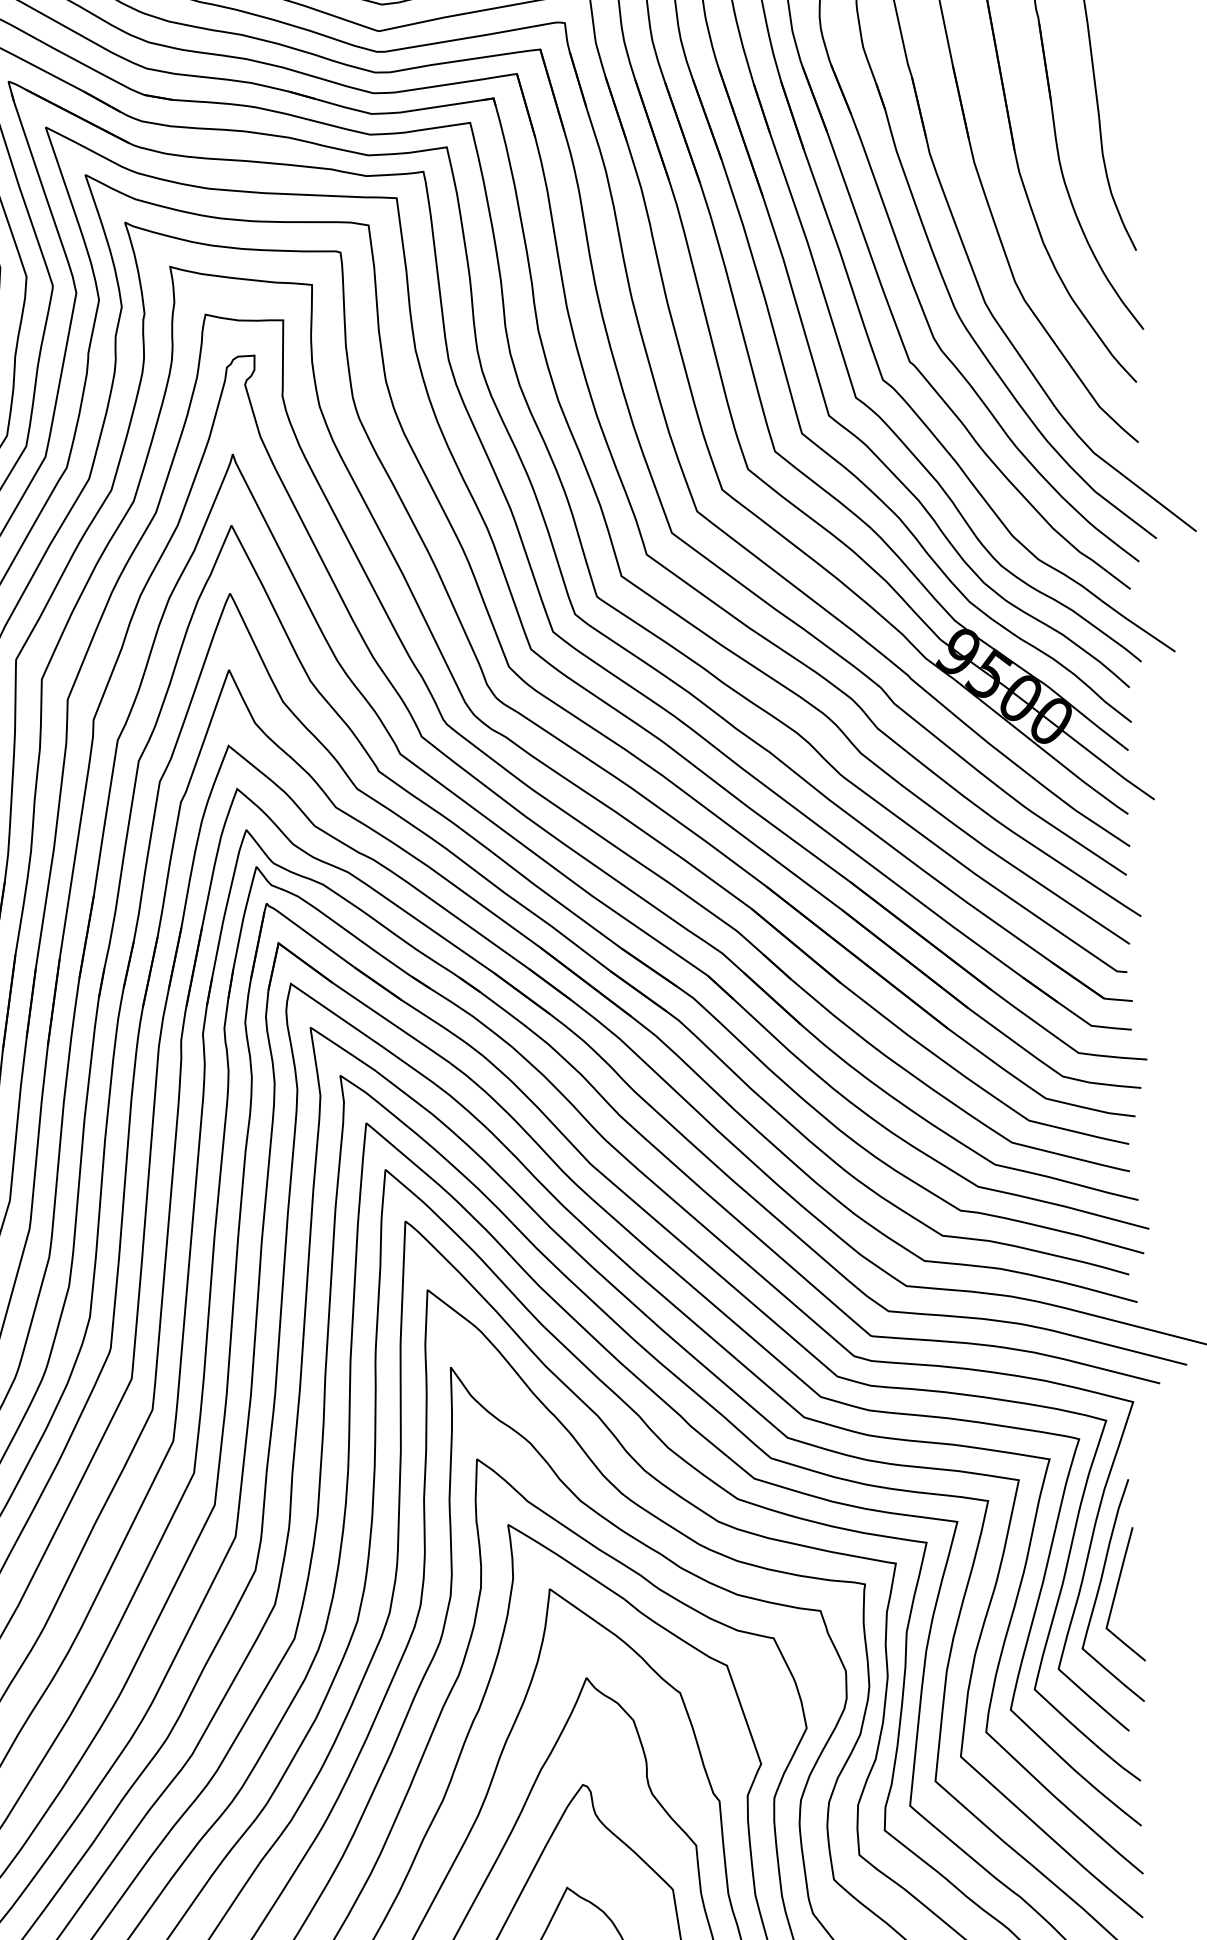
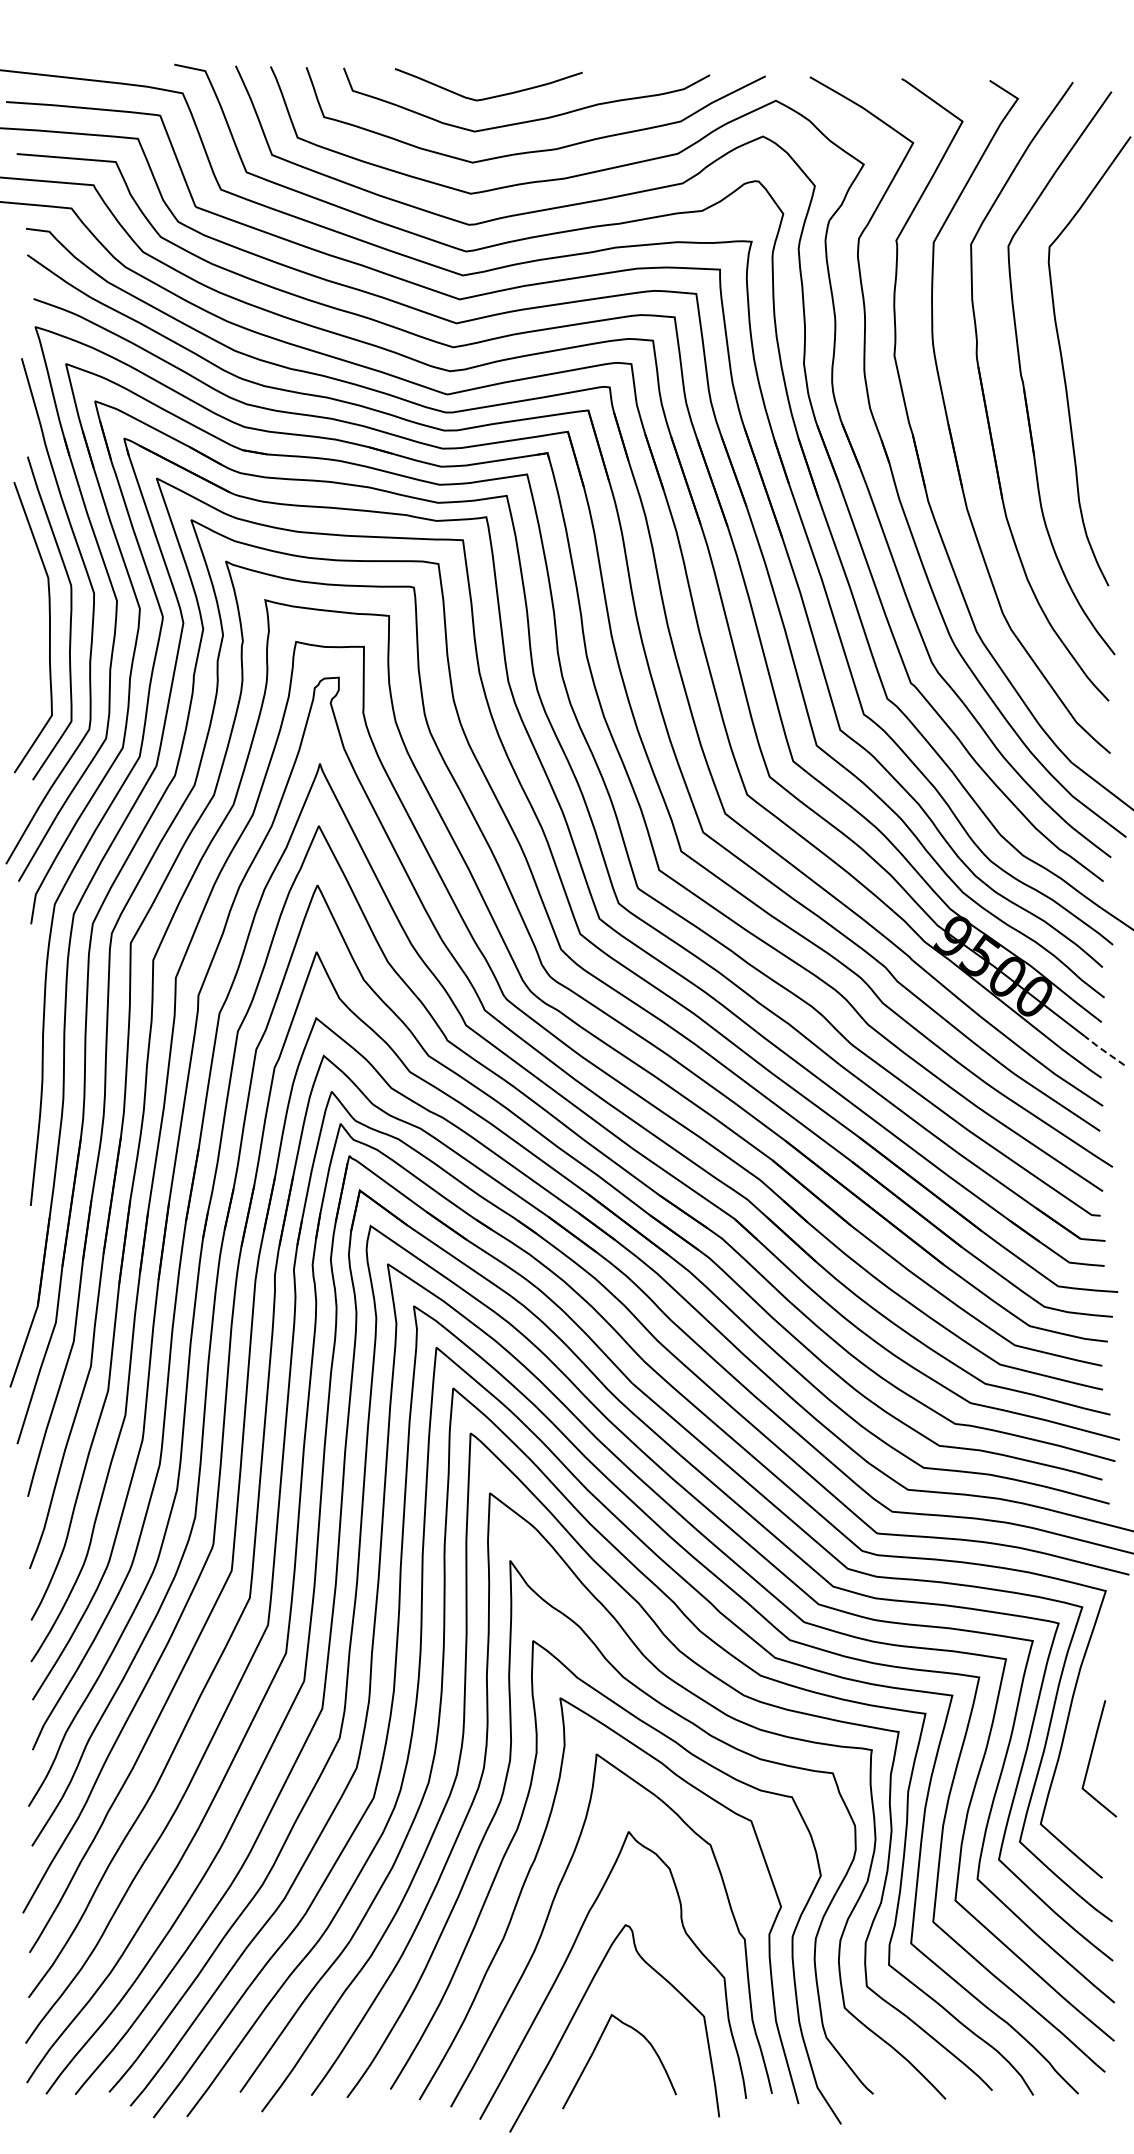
line: (1130, 782) -> (1103, 1050), solid -> dashed
curve: (1100, 1587) -> (1077, 1752), removed

